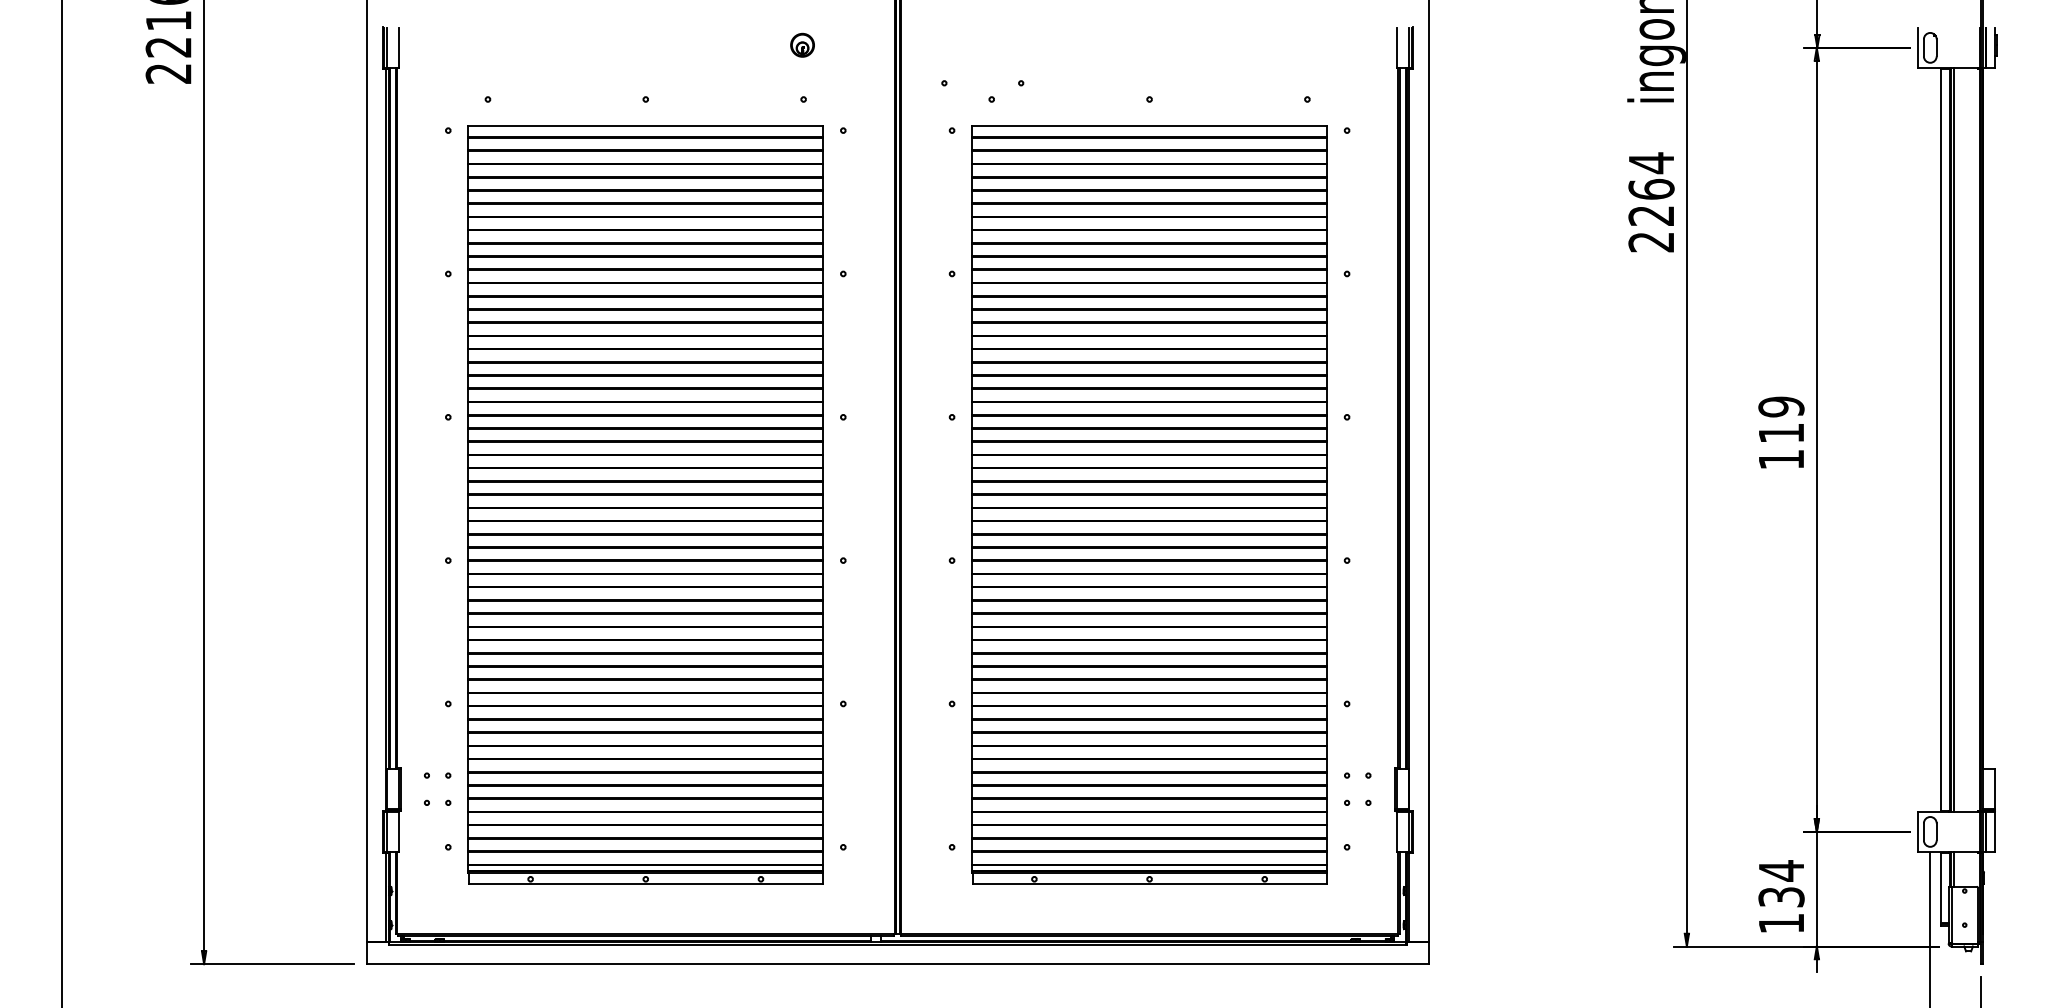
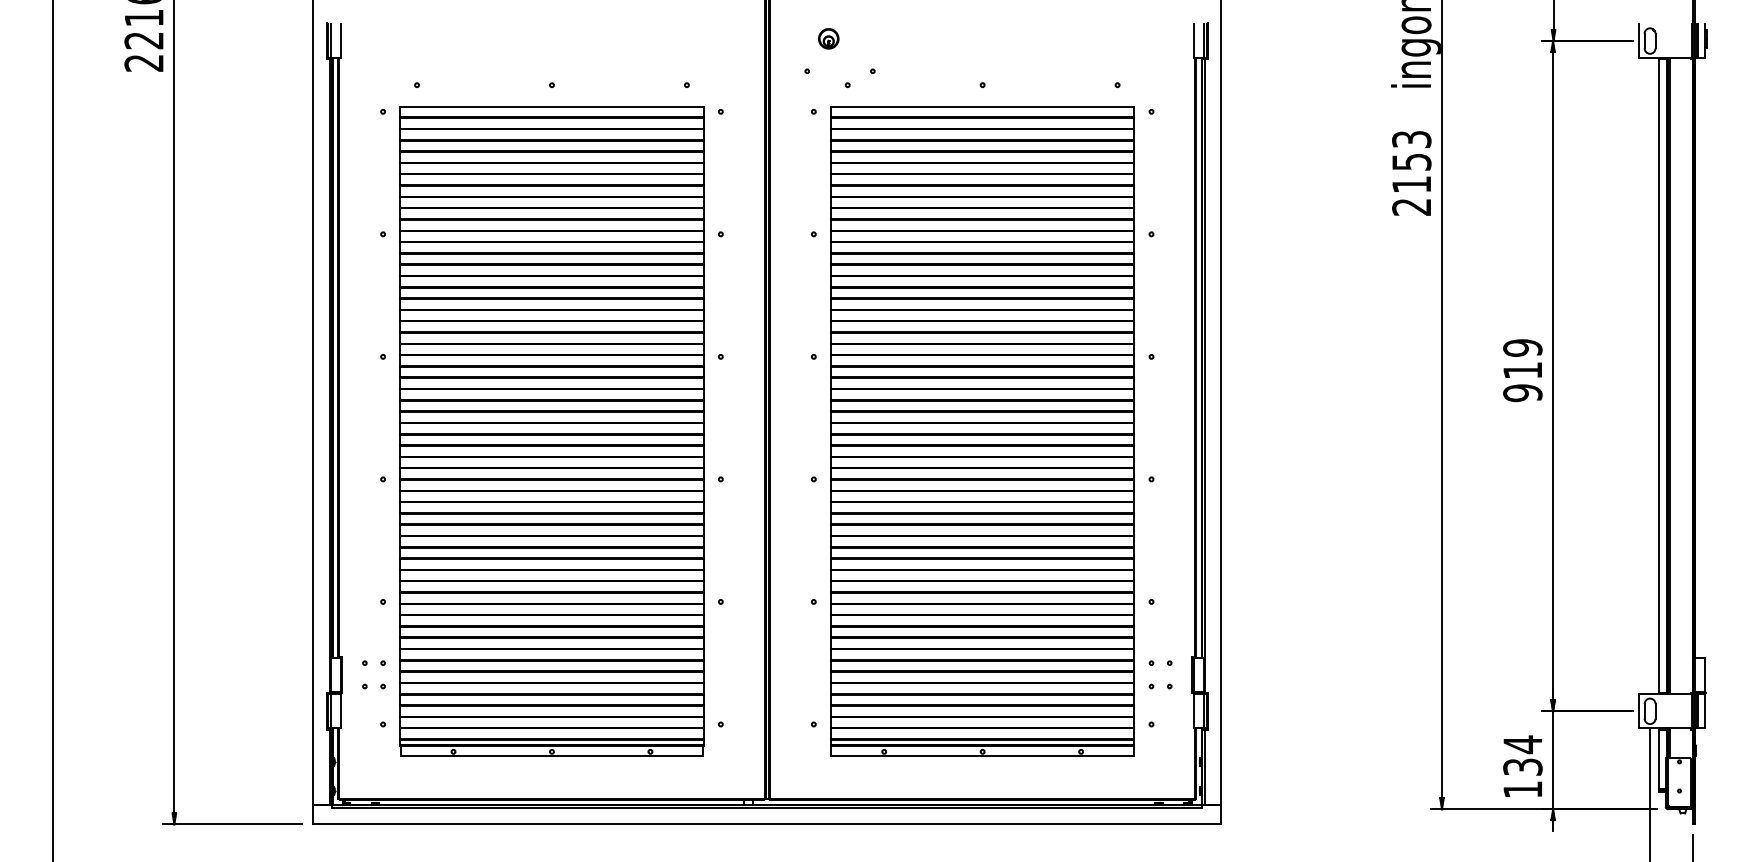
part: (802, 44) -> (828, 38), moved
text: (1651, 188) -> (1411, 161), 2264 -> 2153
text: (1781, 459) -> (1522, 392), 119 -> 919

